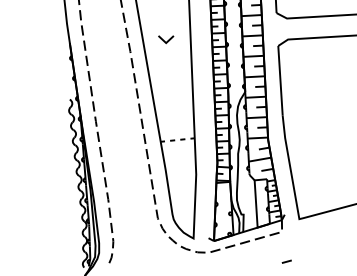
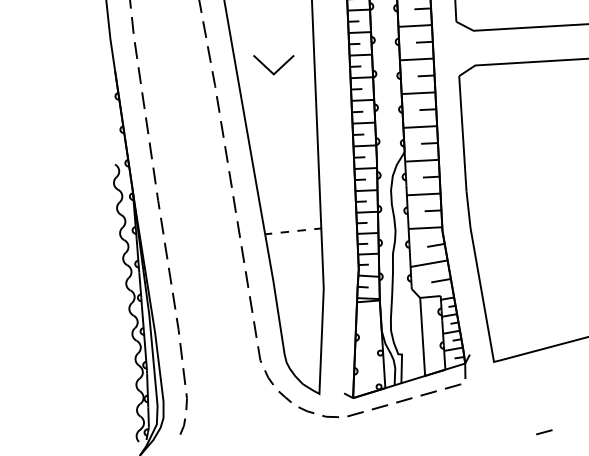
part: (166, 39) -> (274, 65), size x1.6
line: (286, 261) -> (543, 431), moved

